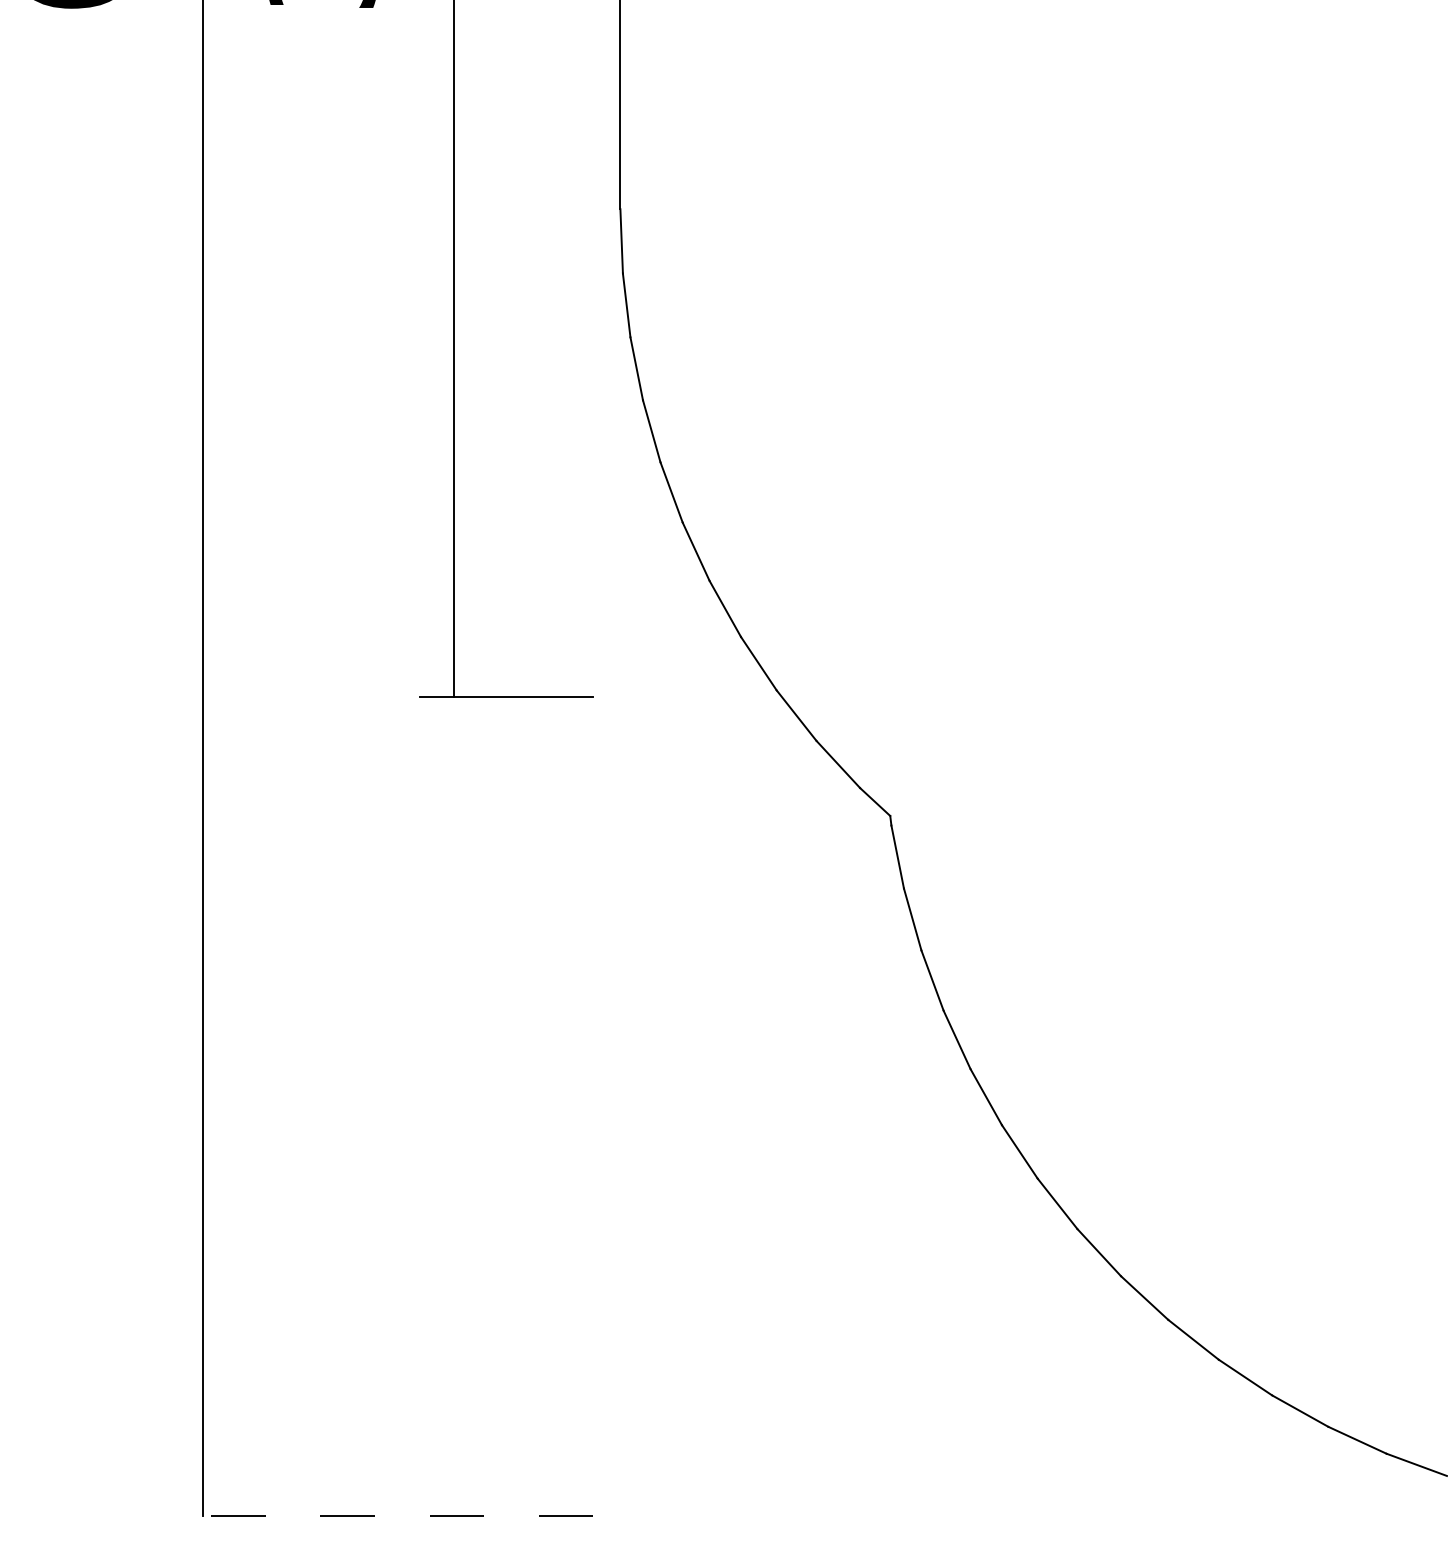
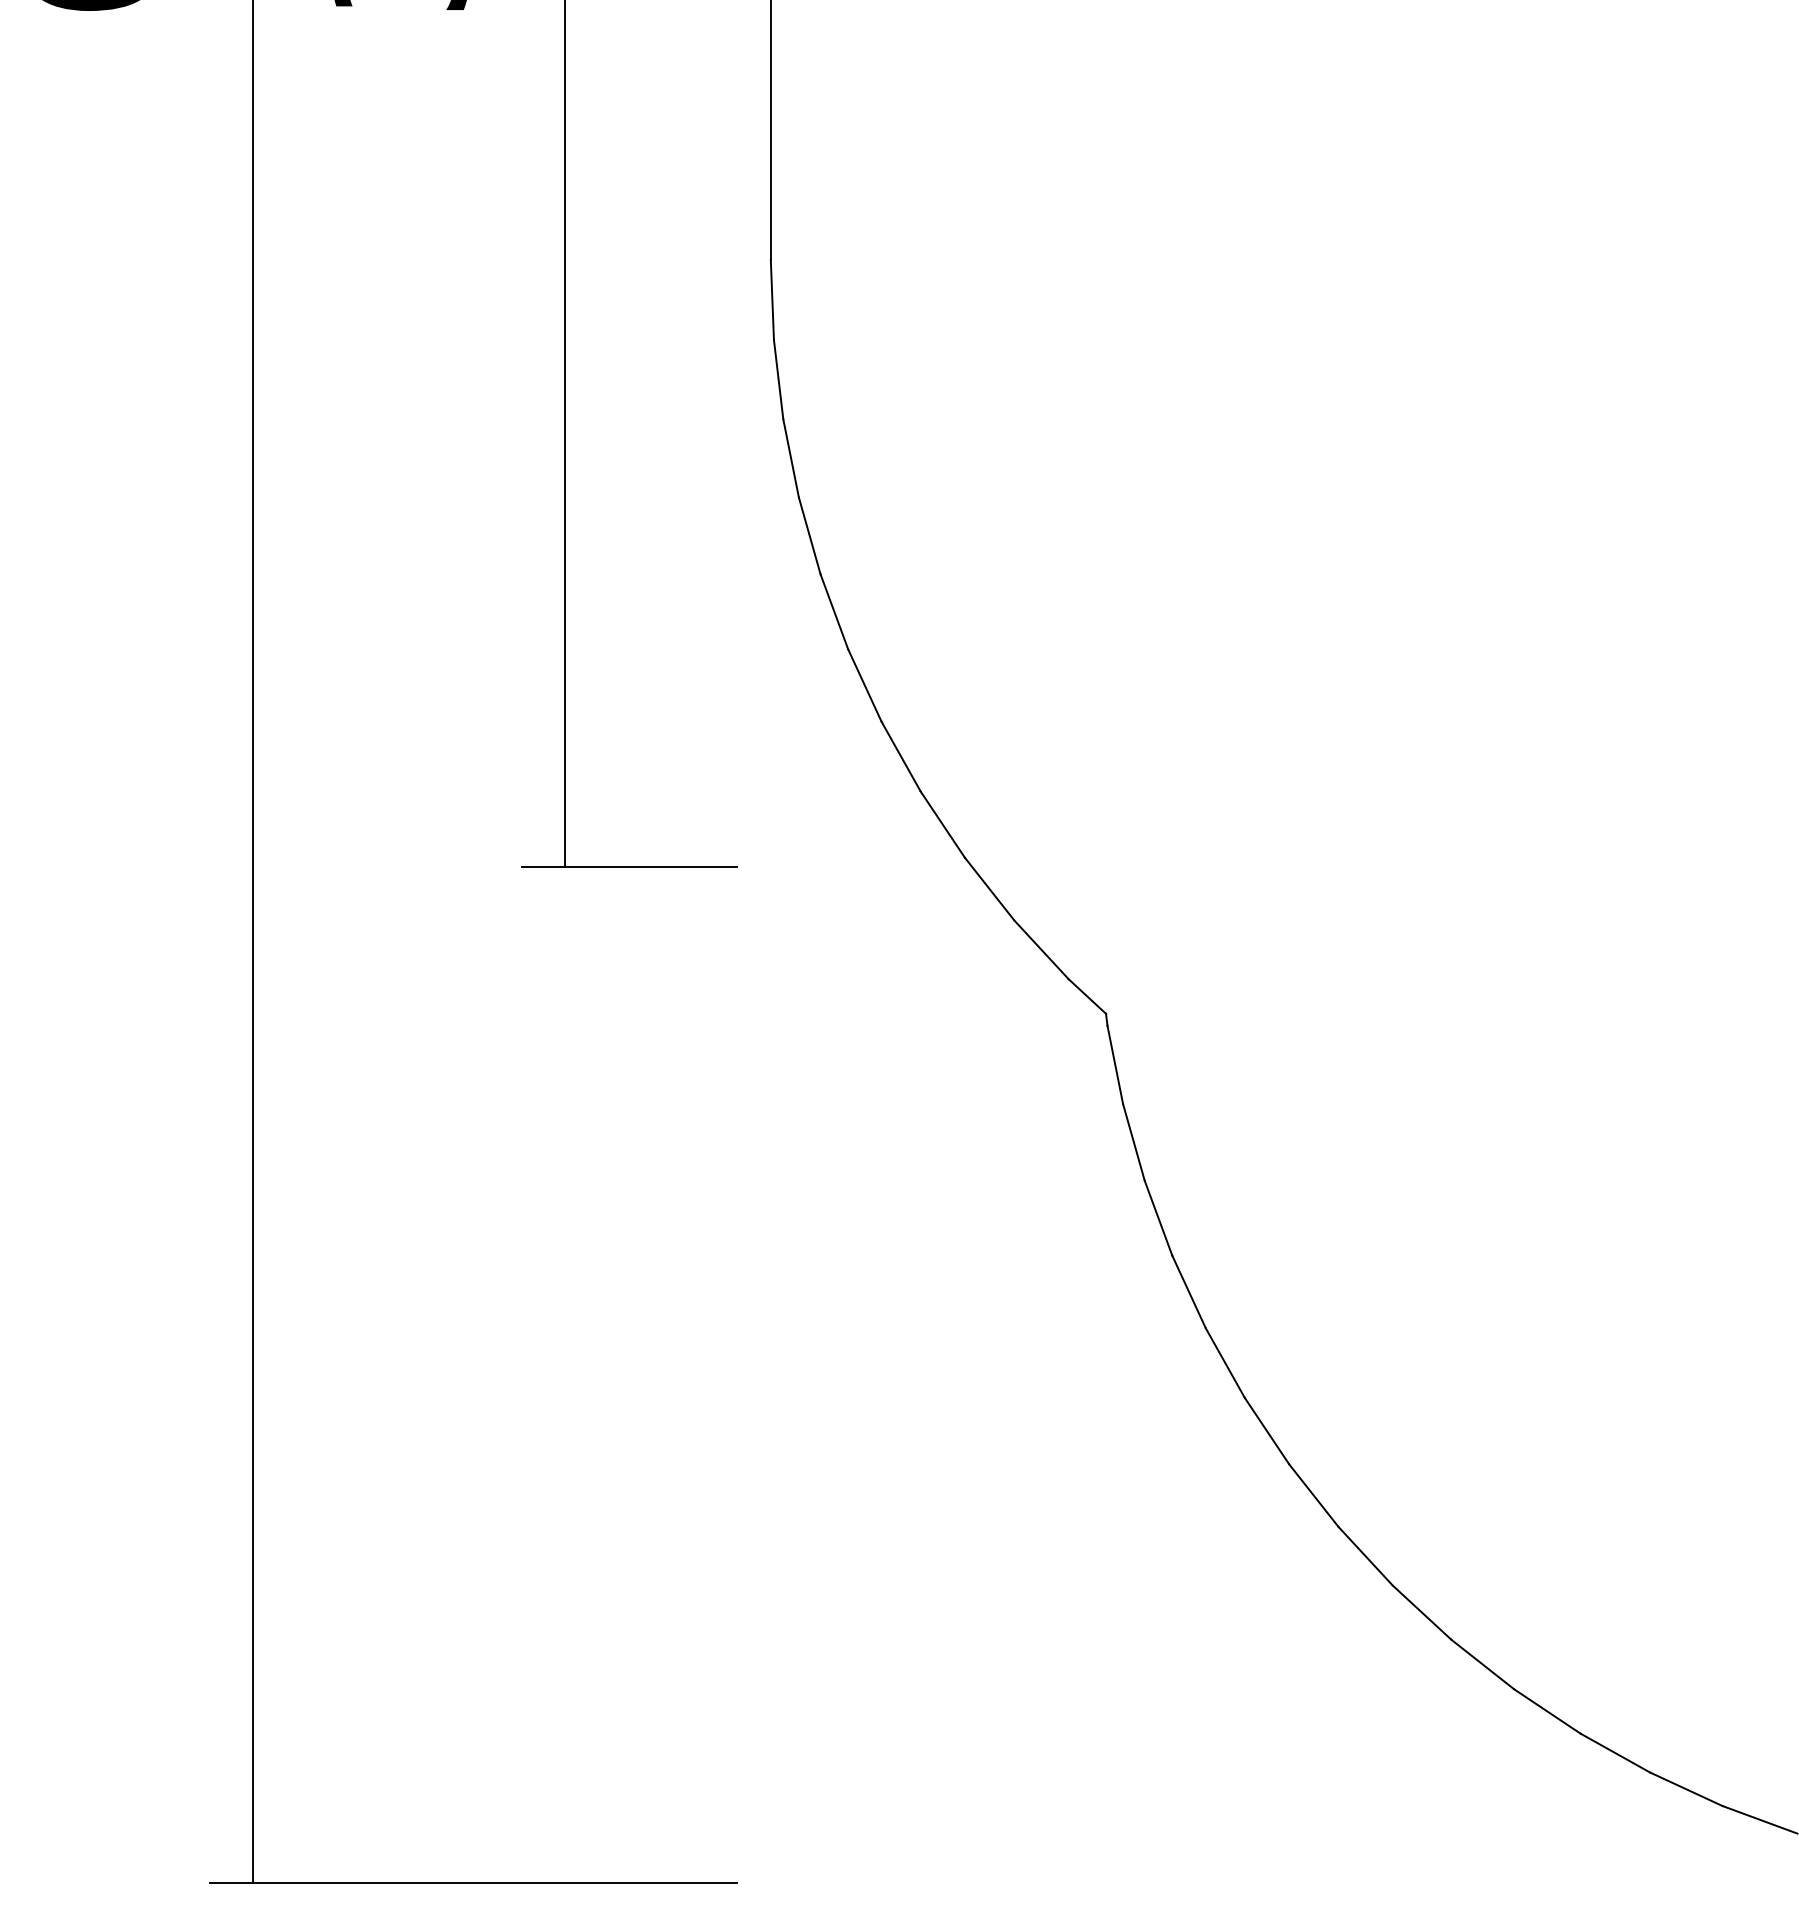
line: (381, 1516) -> (474, 1883), dashed -> solid

